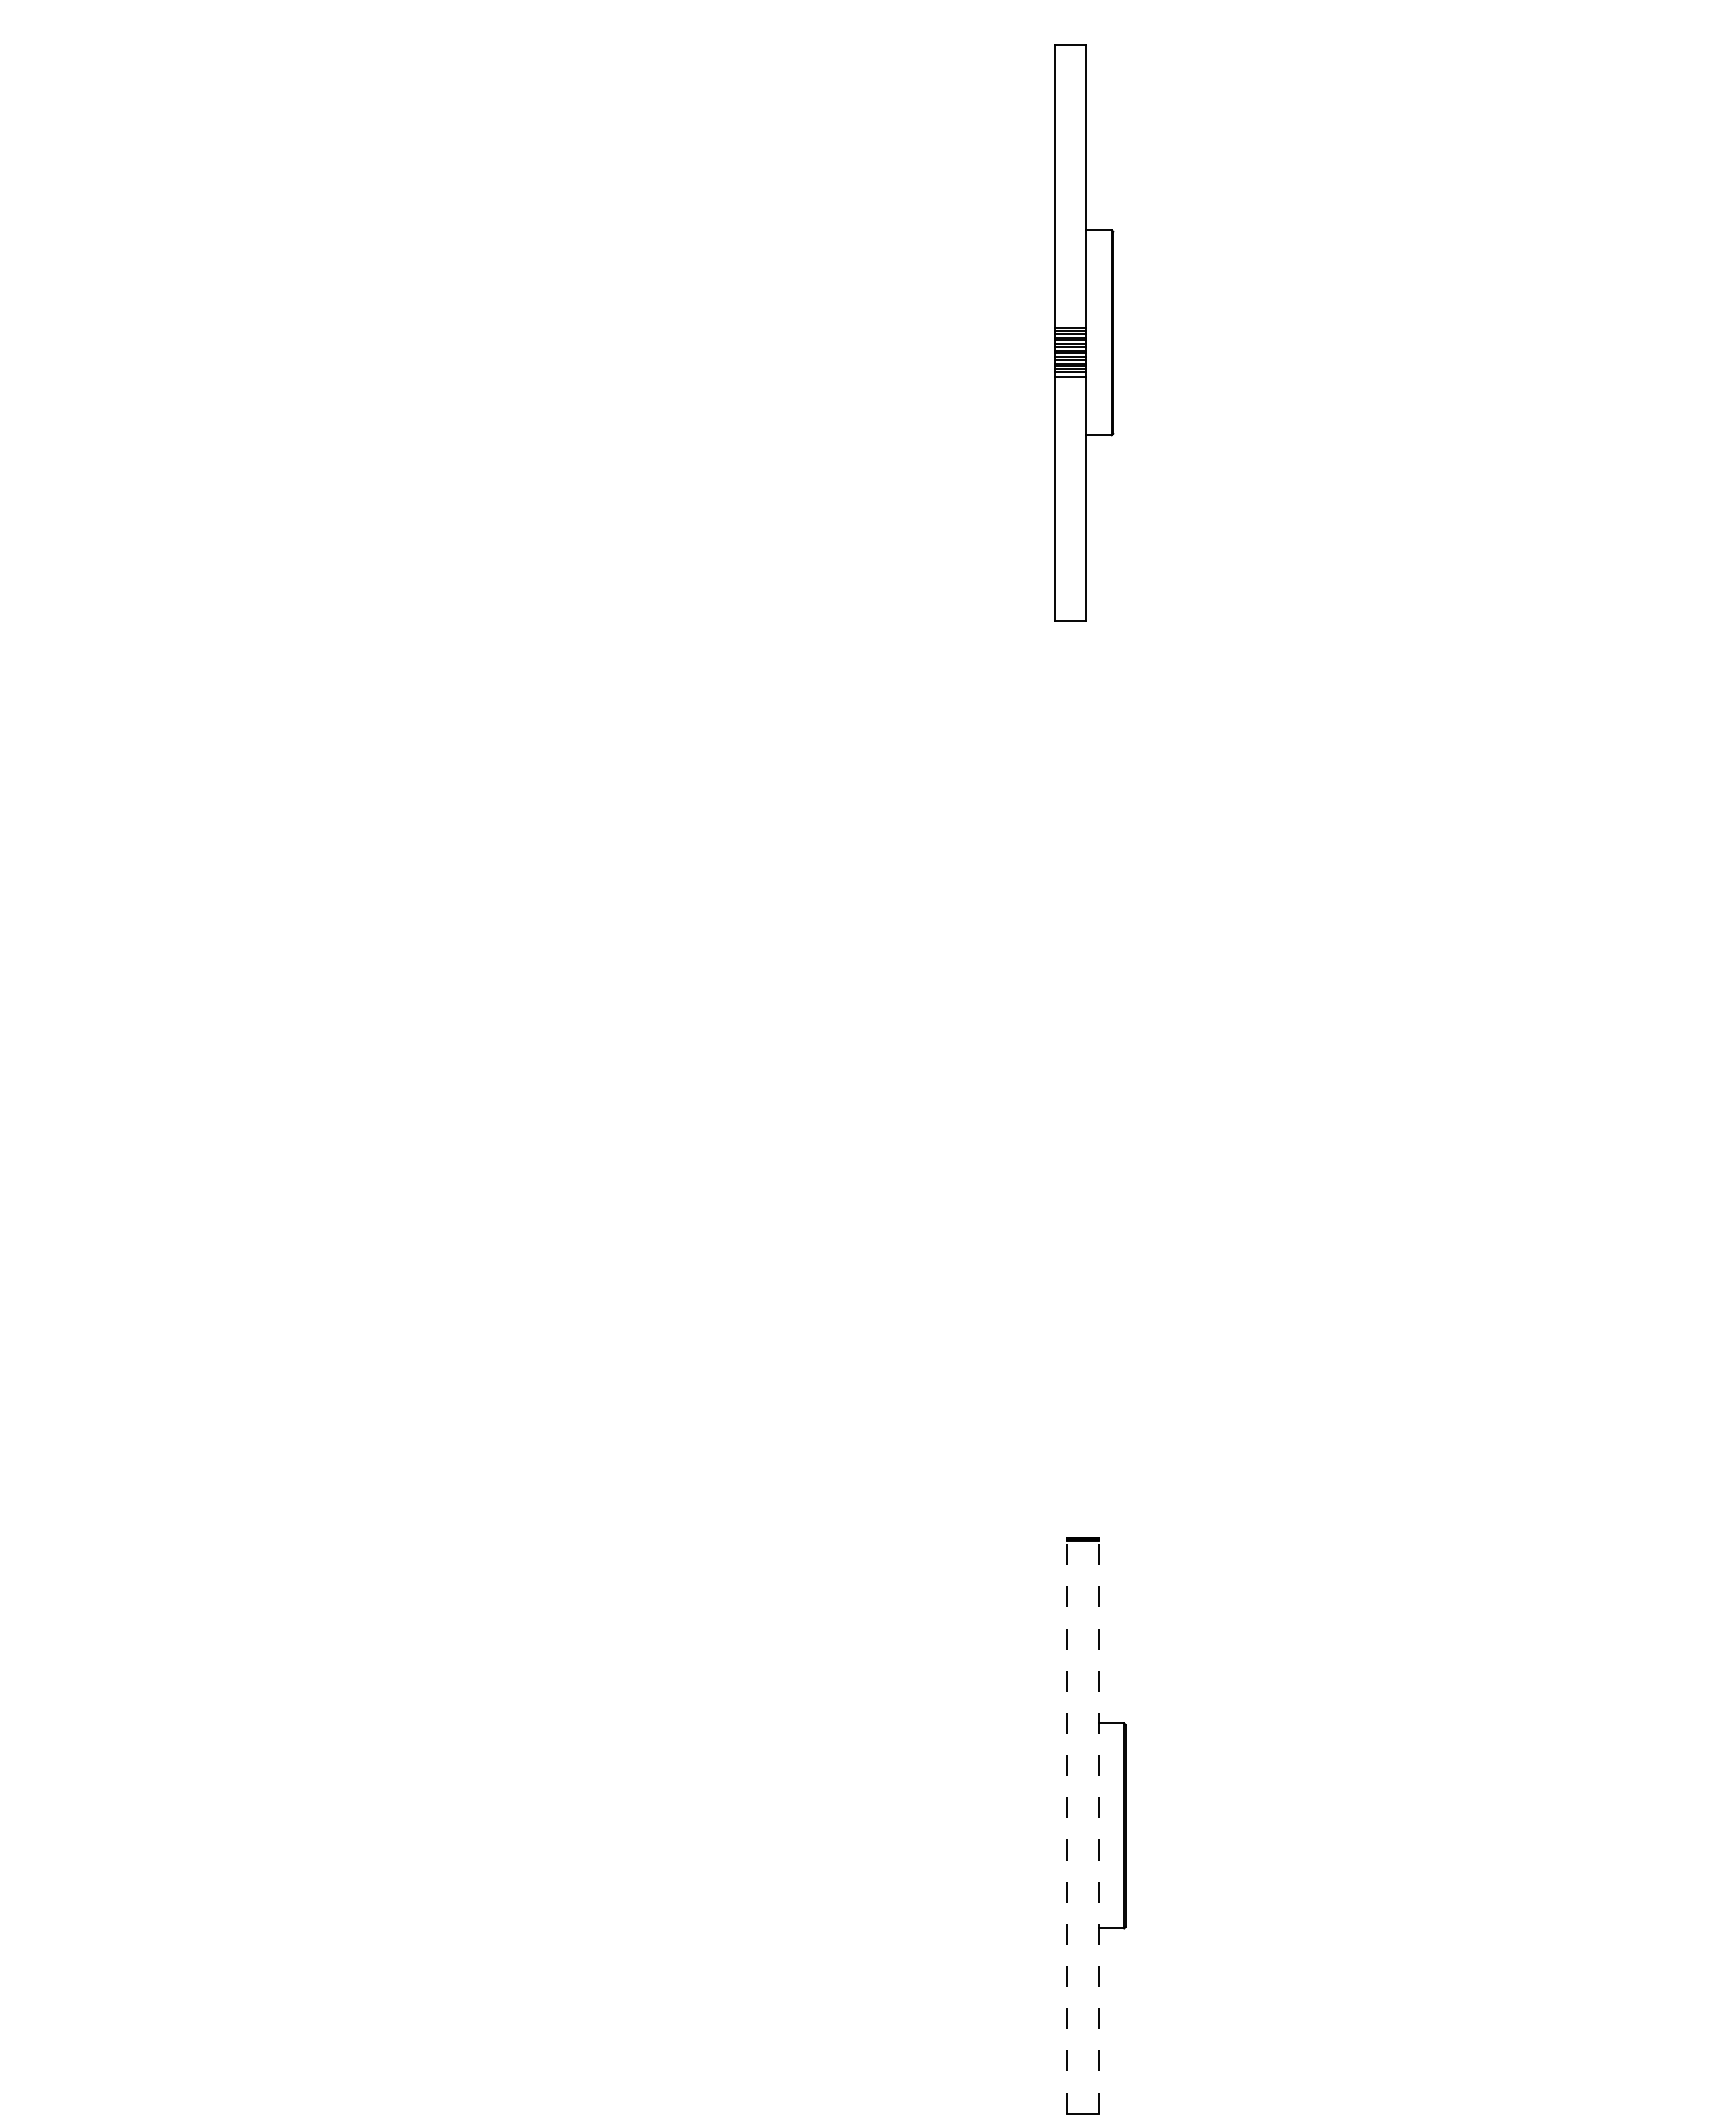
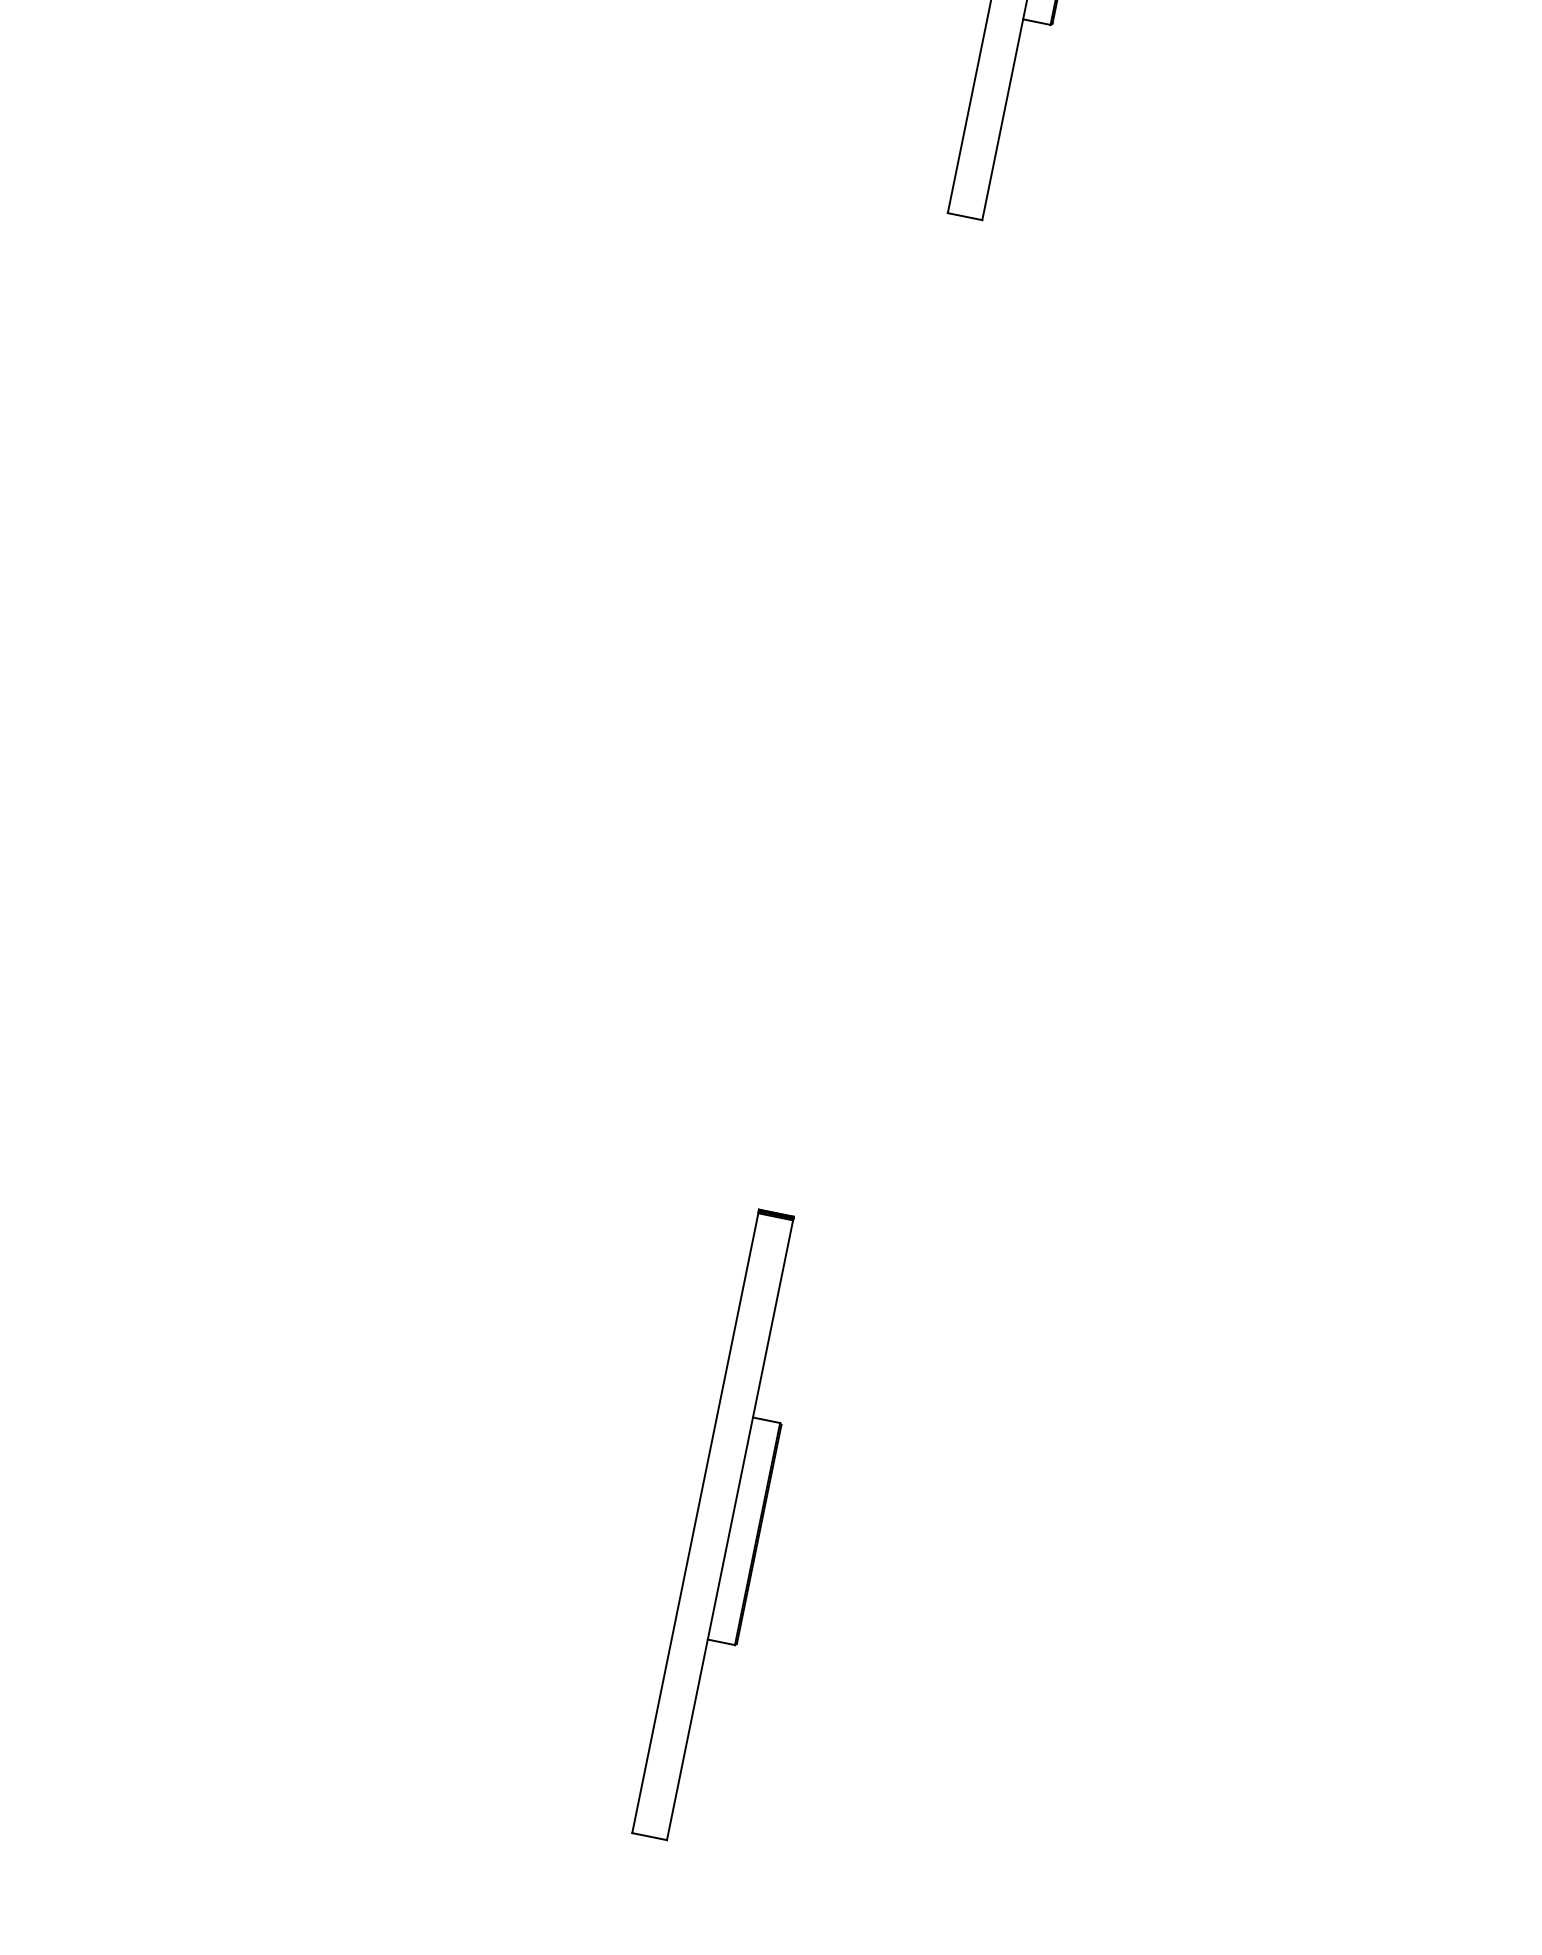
line: (1067, 1825) -> (696, 1521), dashed -> solid
line: (1099, 1825) -> (730, 1528), dashed -> solid

